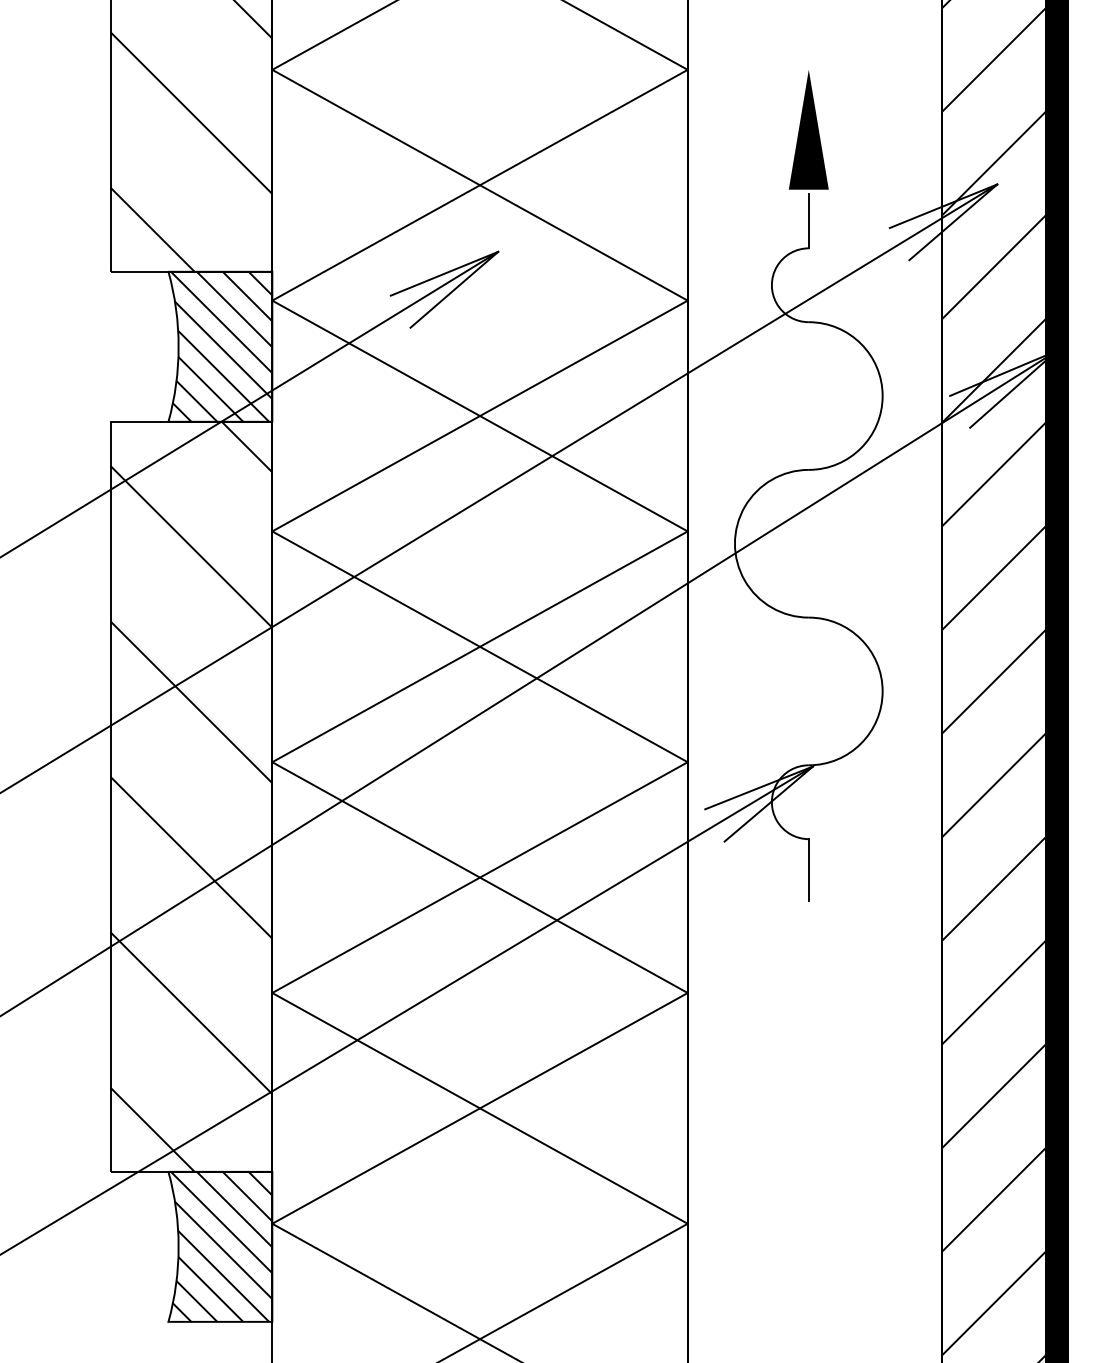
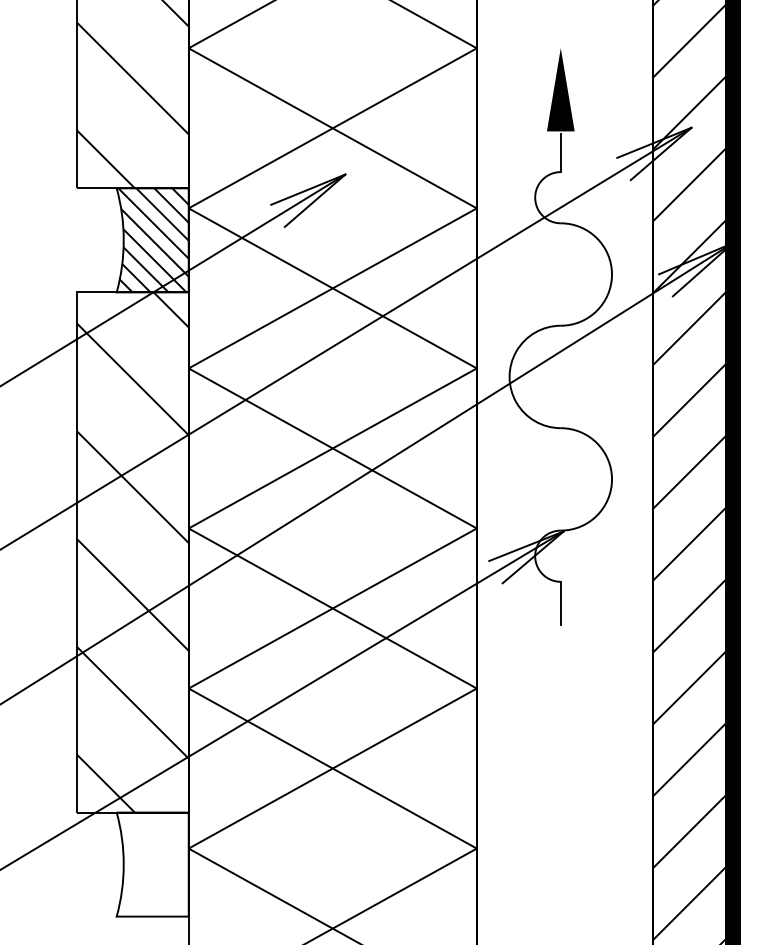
hatch: (221, 1246) -> (153, 864), removed

